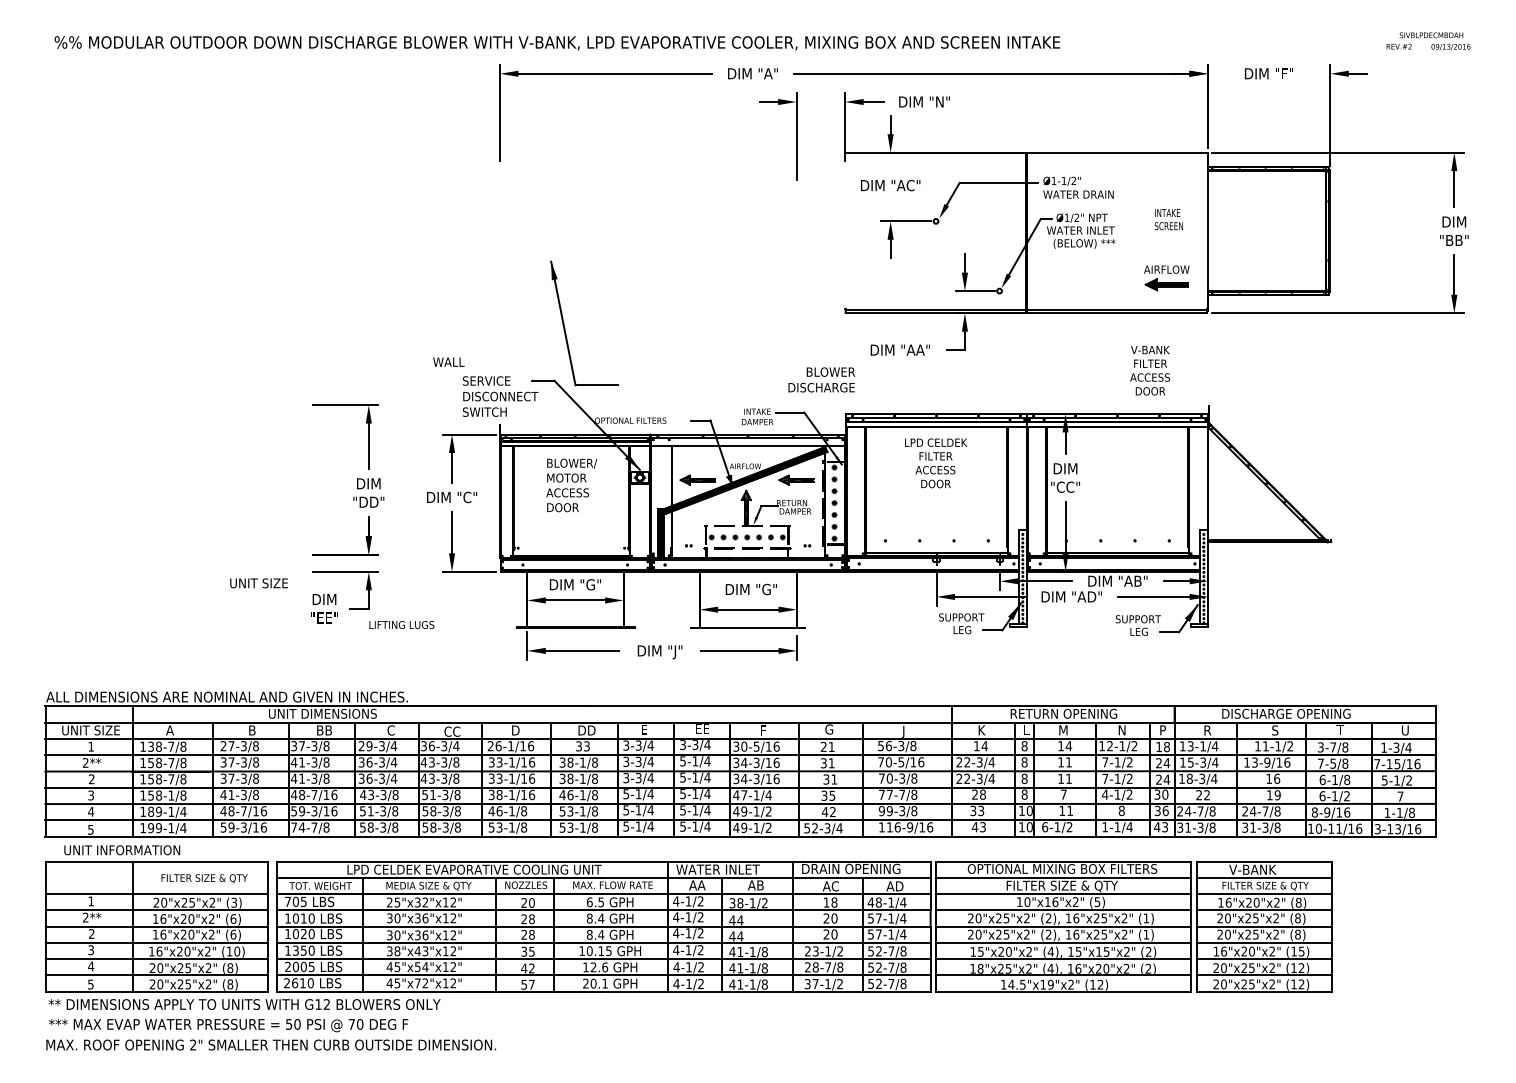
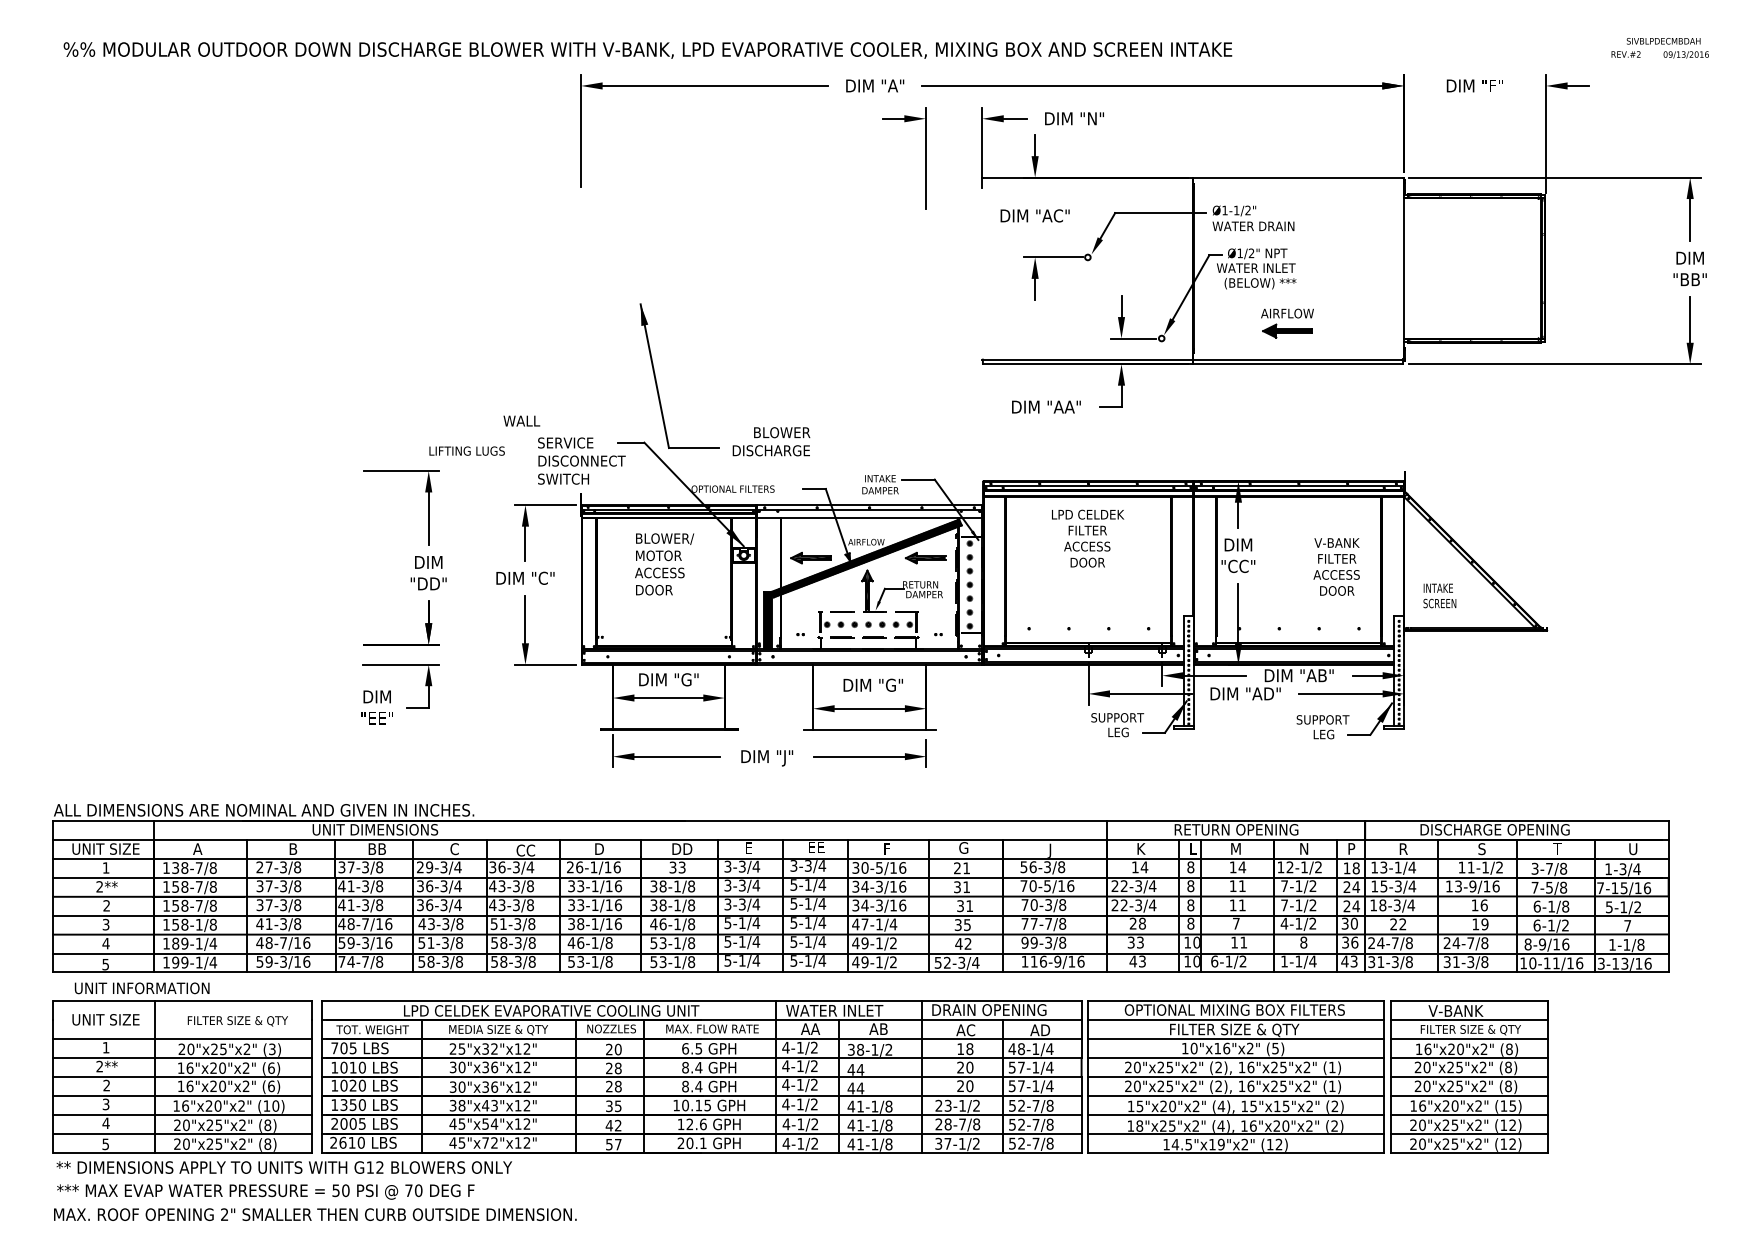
text: (1168, 219) -> (1439, 595), moved
part: (1166, 278) -> (1287, 323), moved
text: (1149, 370) -> (1335, 566), moved
text: (821, 379) -> (771, 441), moved
text: (258, 583) -> (105, 1019), moved
text: (401, 624) -> (466, 450), moved

